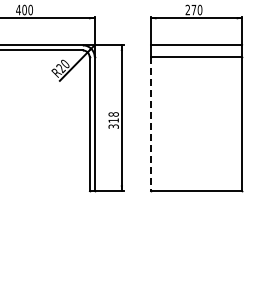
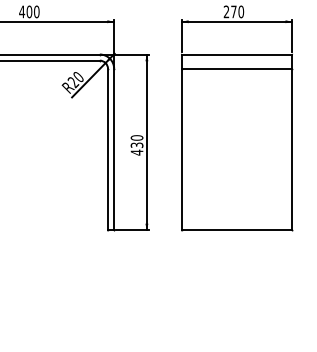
text: (113, 120) -> (136, 145), 318 -> 430
line: (150, 124) -> (181, 150), dashed -> solid

